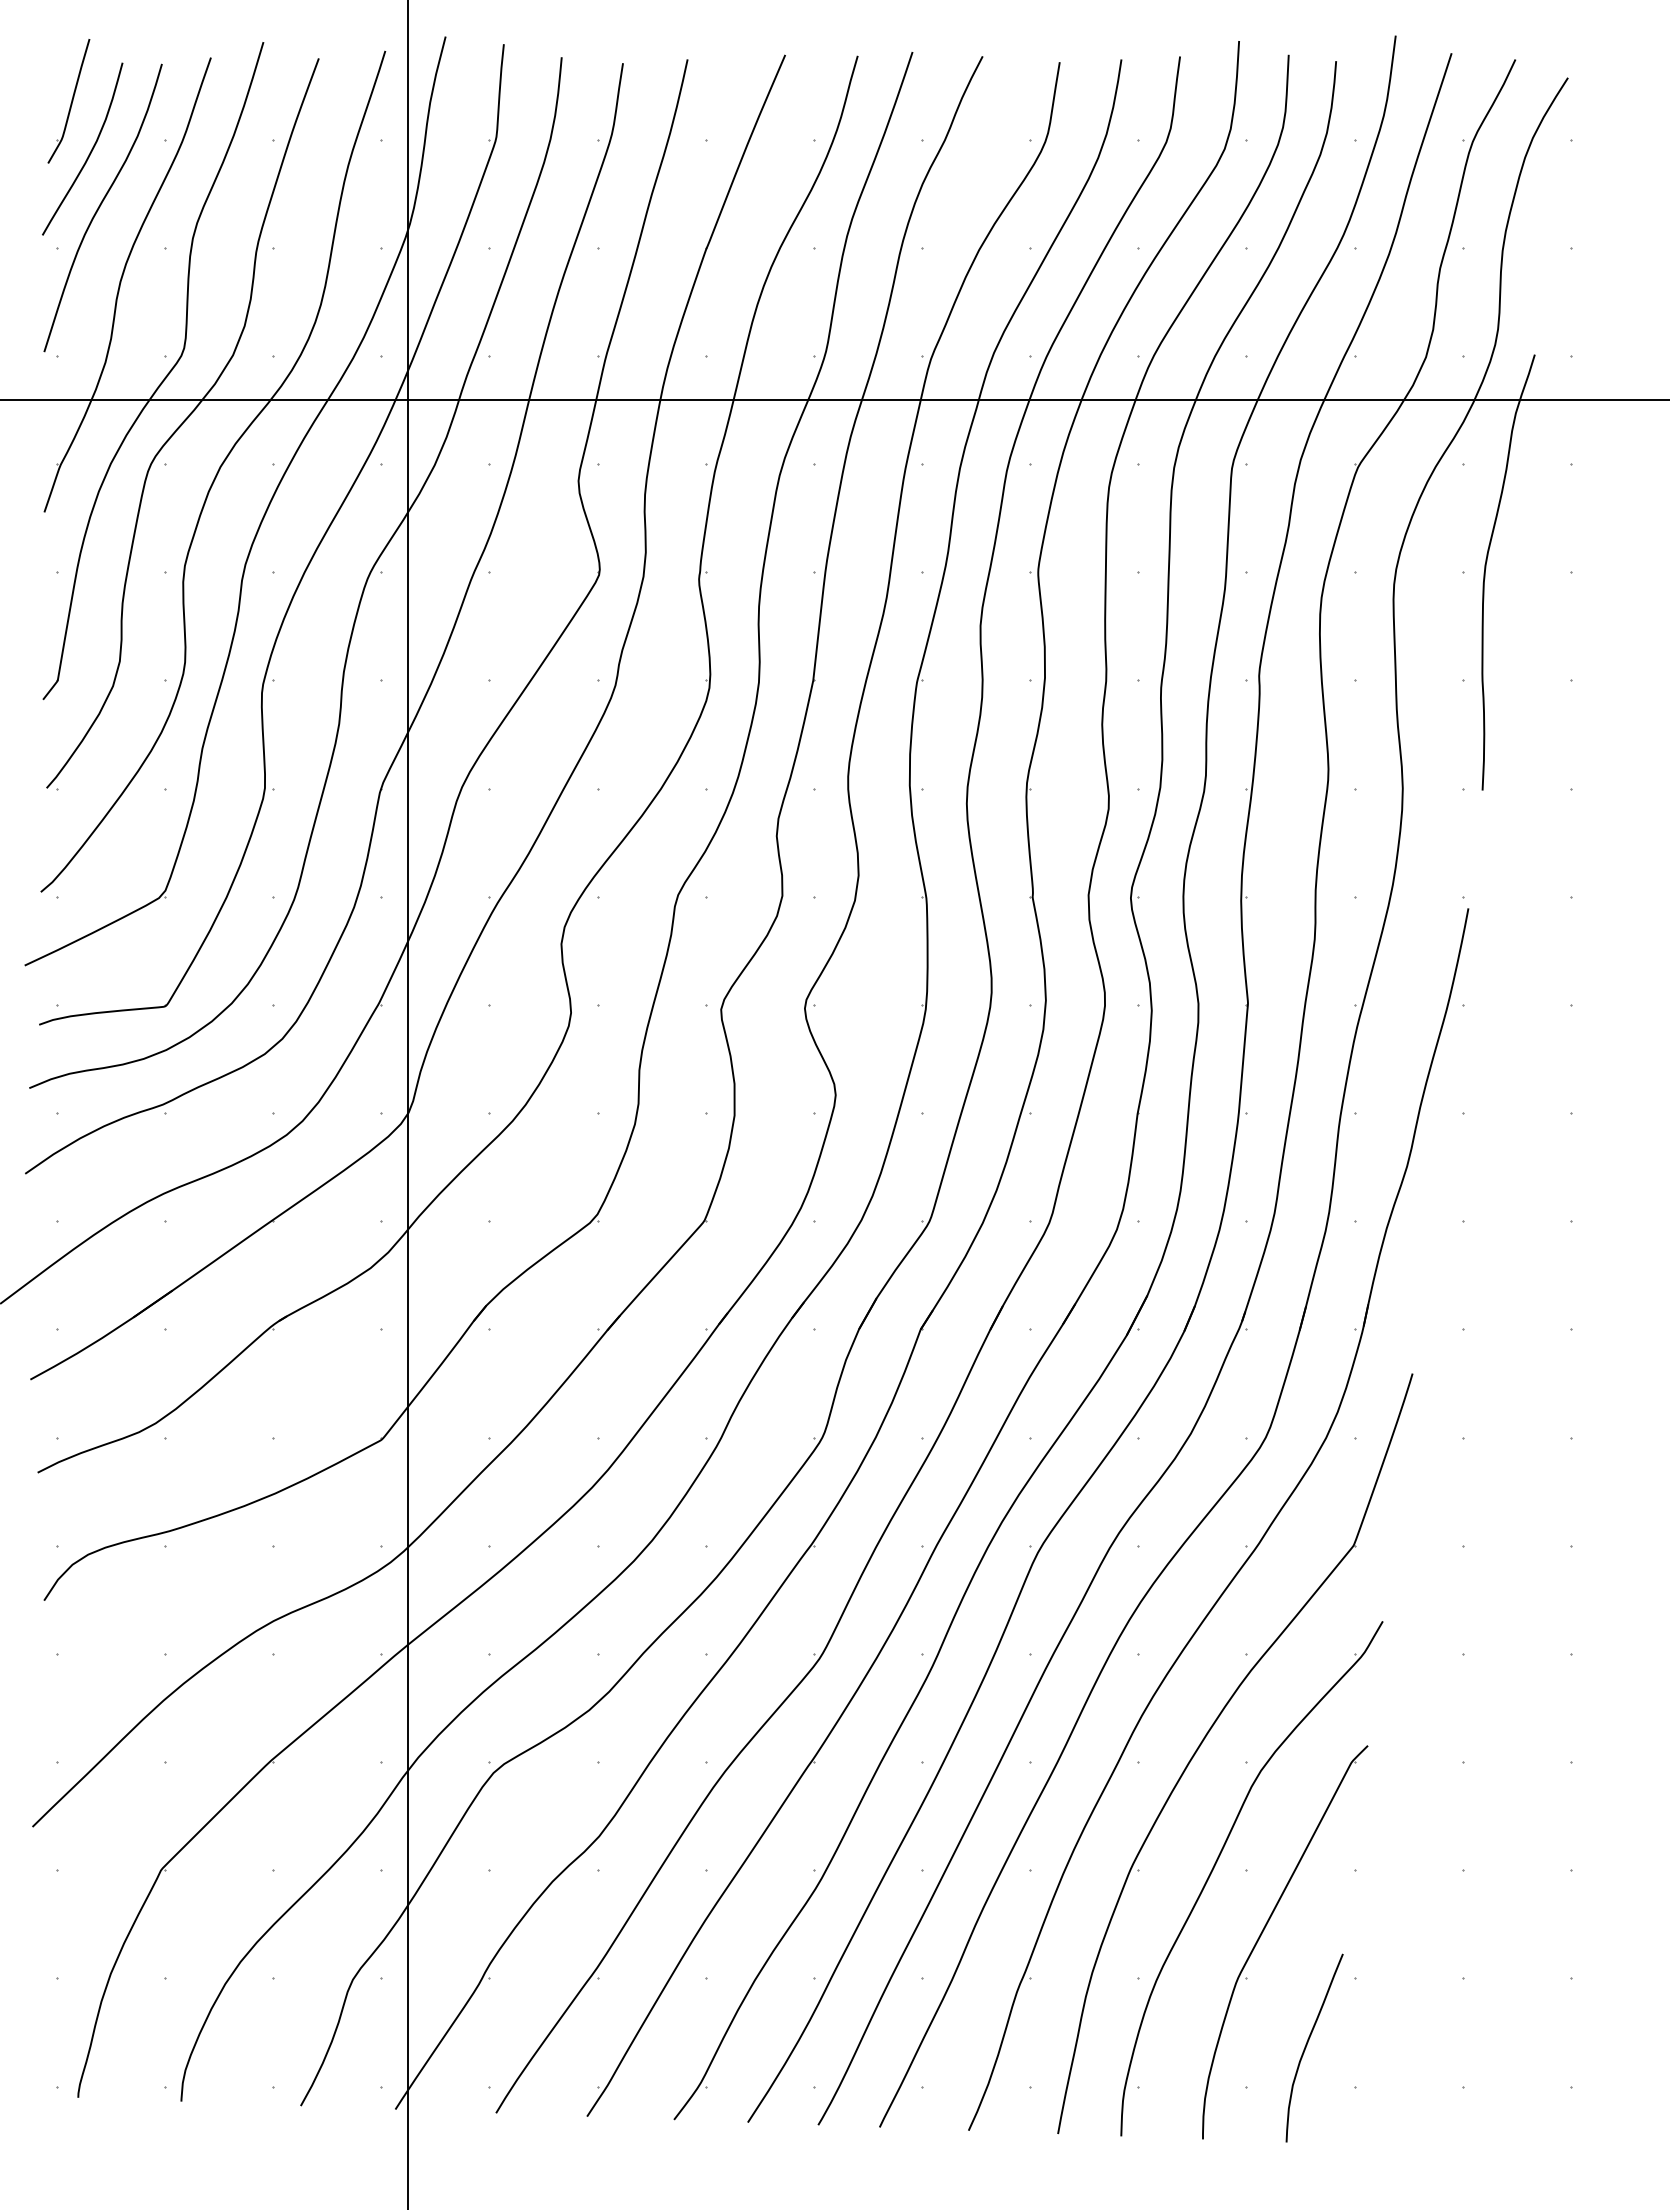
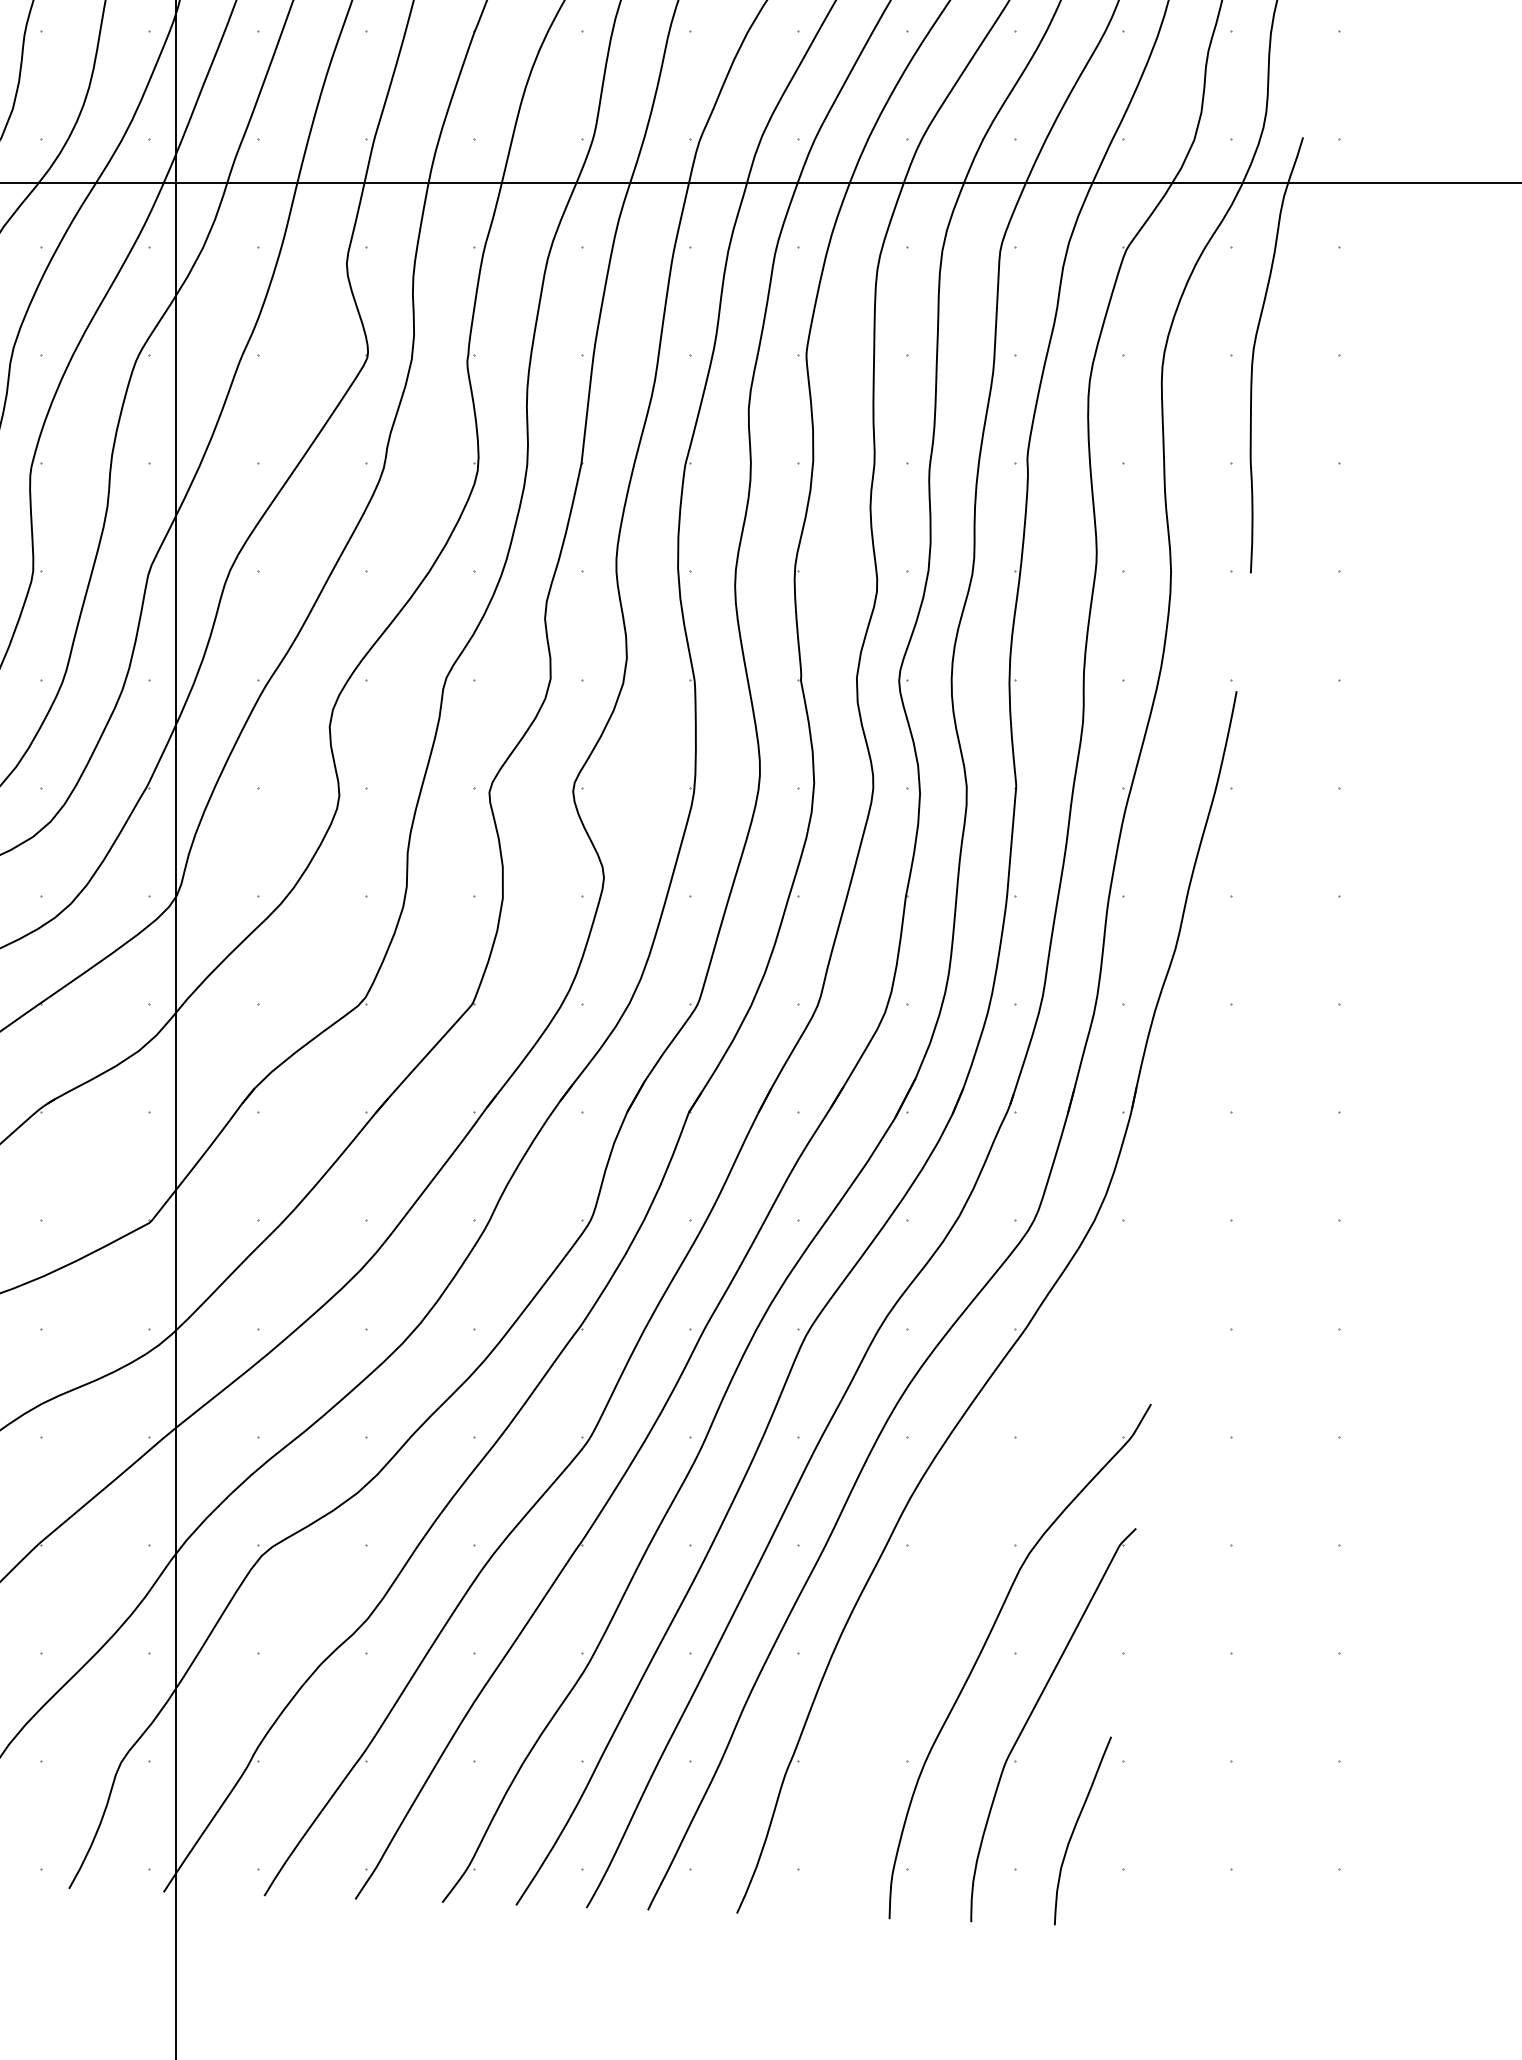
part: (1207, 1735) -> (975, 1518), removed

